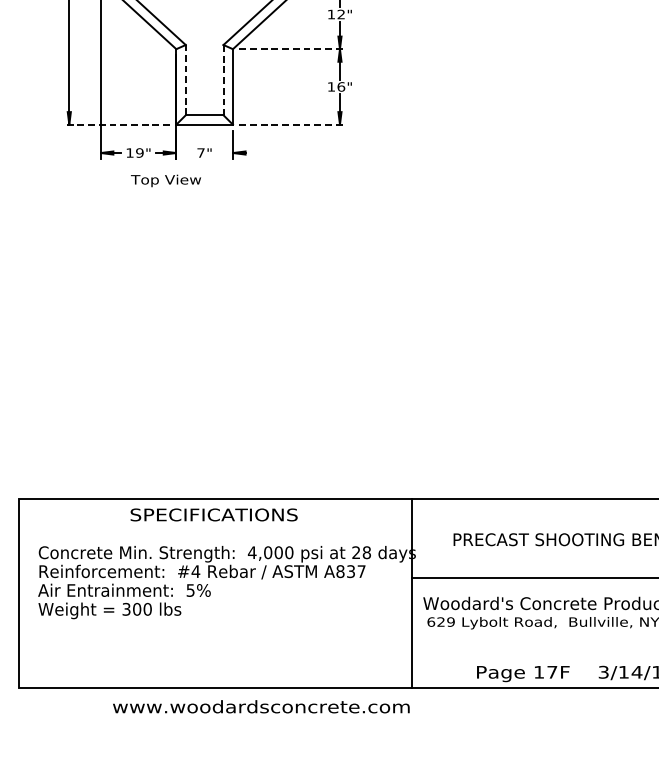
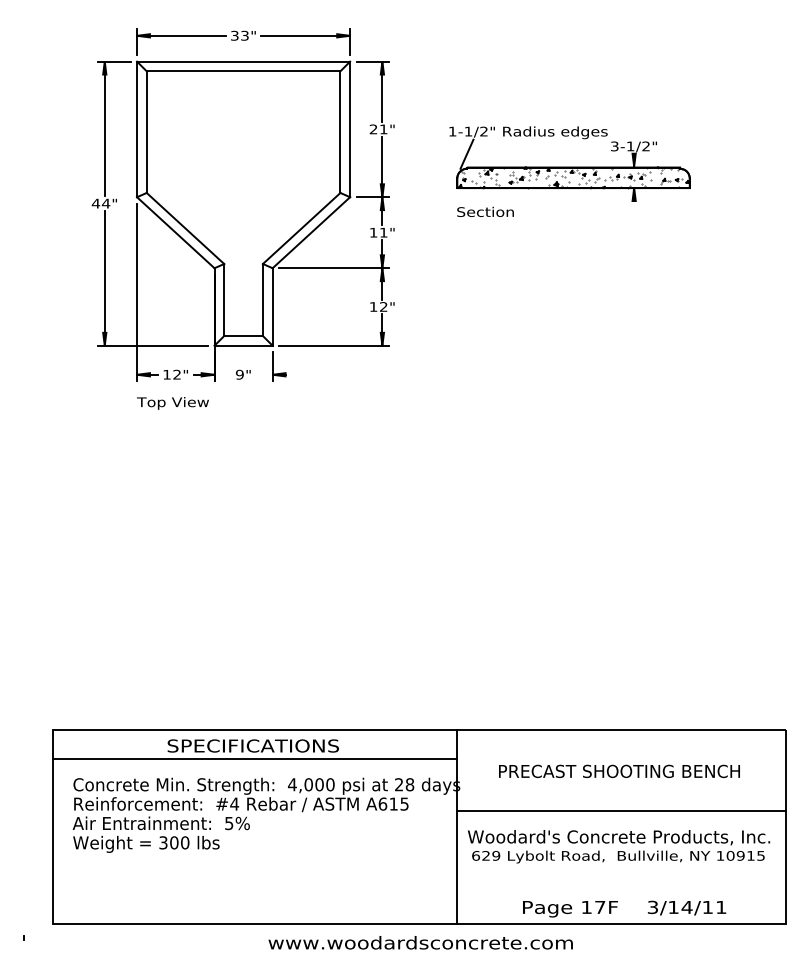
text: (341, 14) -> (383, 232), 12" -> 11"
line: (292, 49) -> (333, 268), dashed -> solid
line: (186, 79) -> (224, 299), dashed -> solid
line: (223, 80) -> (262, 300), dashed -> solid
text: (341, 86) -> (383, 306), 16" -> 12"
line: (116, 124) -> (153, 345), dashed -> solid
line: (292, 124) -> (333, 345), dashed -> solid
text: (140, 152) -> (177, 374), 19" -> 12"
text: (200, 152) -> (239, 374), 7" -> 9"
text: (165, 181) -> (172, 403), moved
line: (215, 527) -> (254, 758), added
text: (350, 570) -> (393, 803), A837 -> A615
text: (261, 706) -> (420, 942), moved

